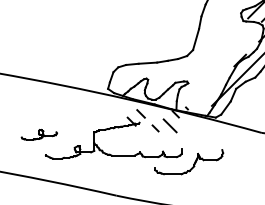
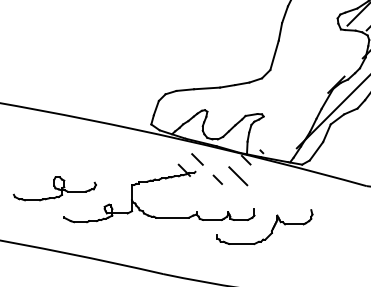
part: (39, 134) -> (55, 188), size x1.67

